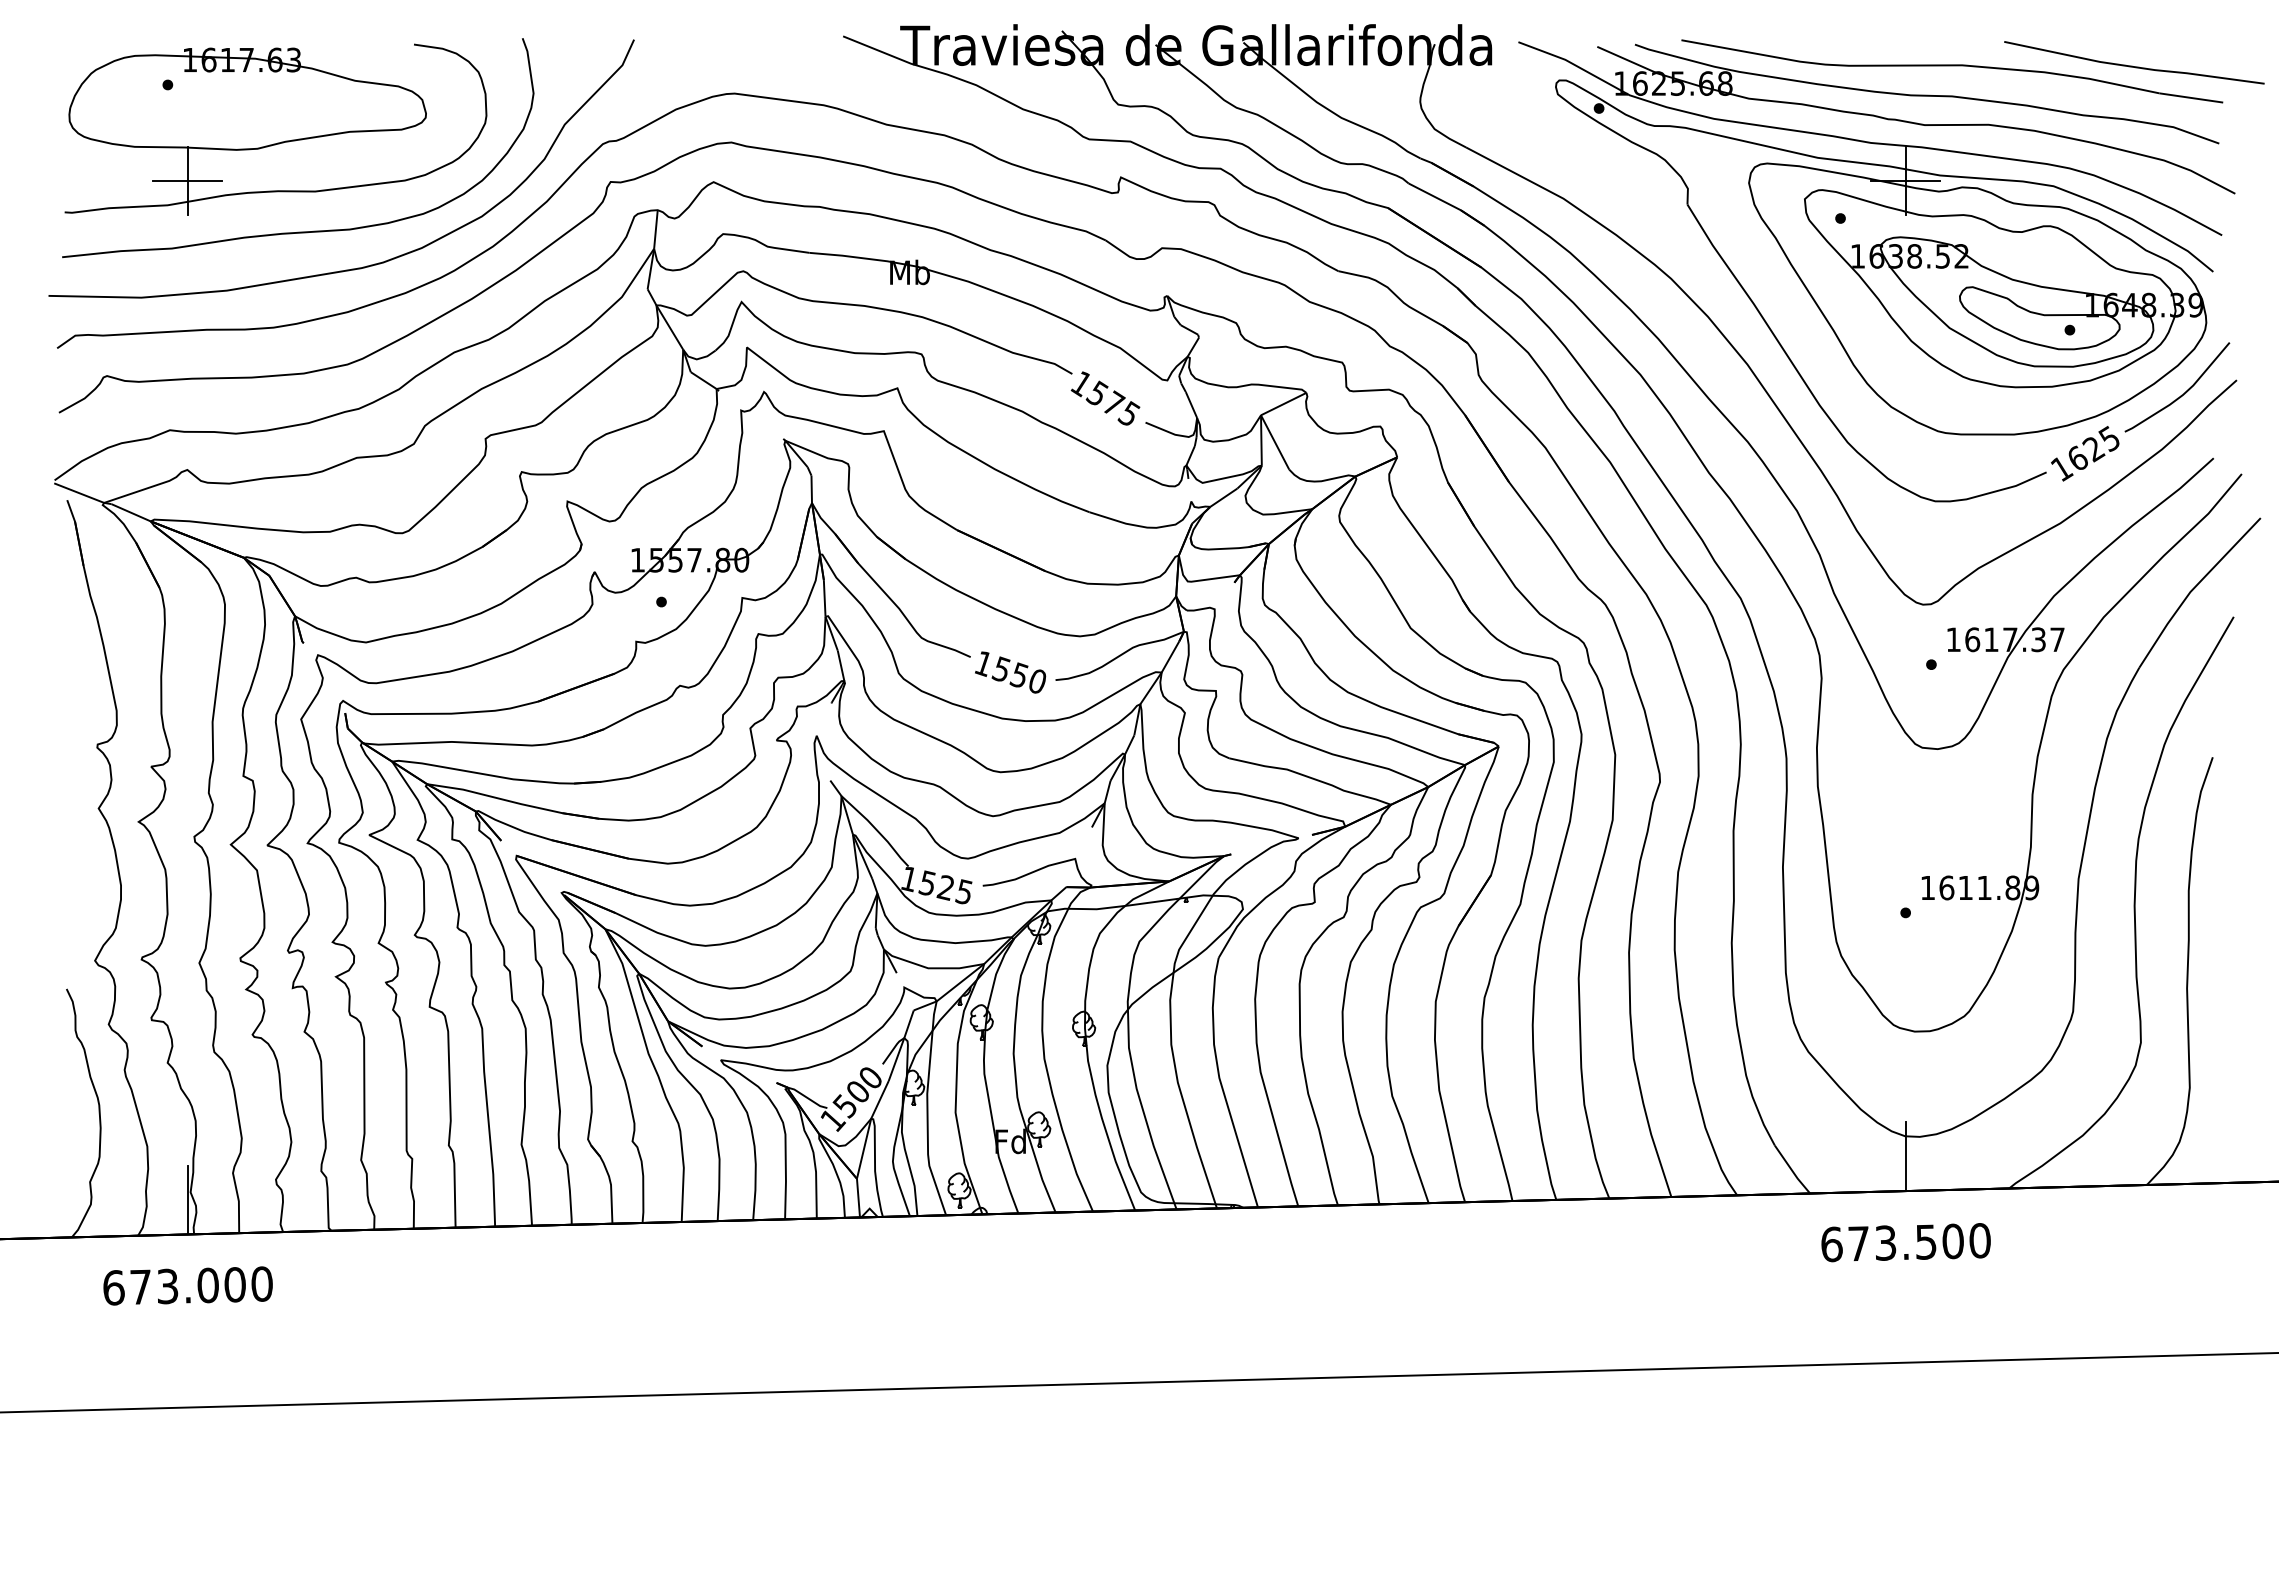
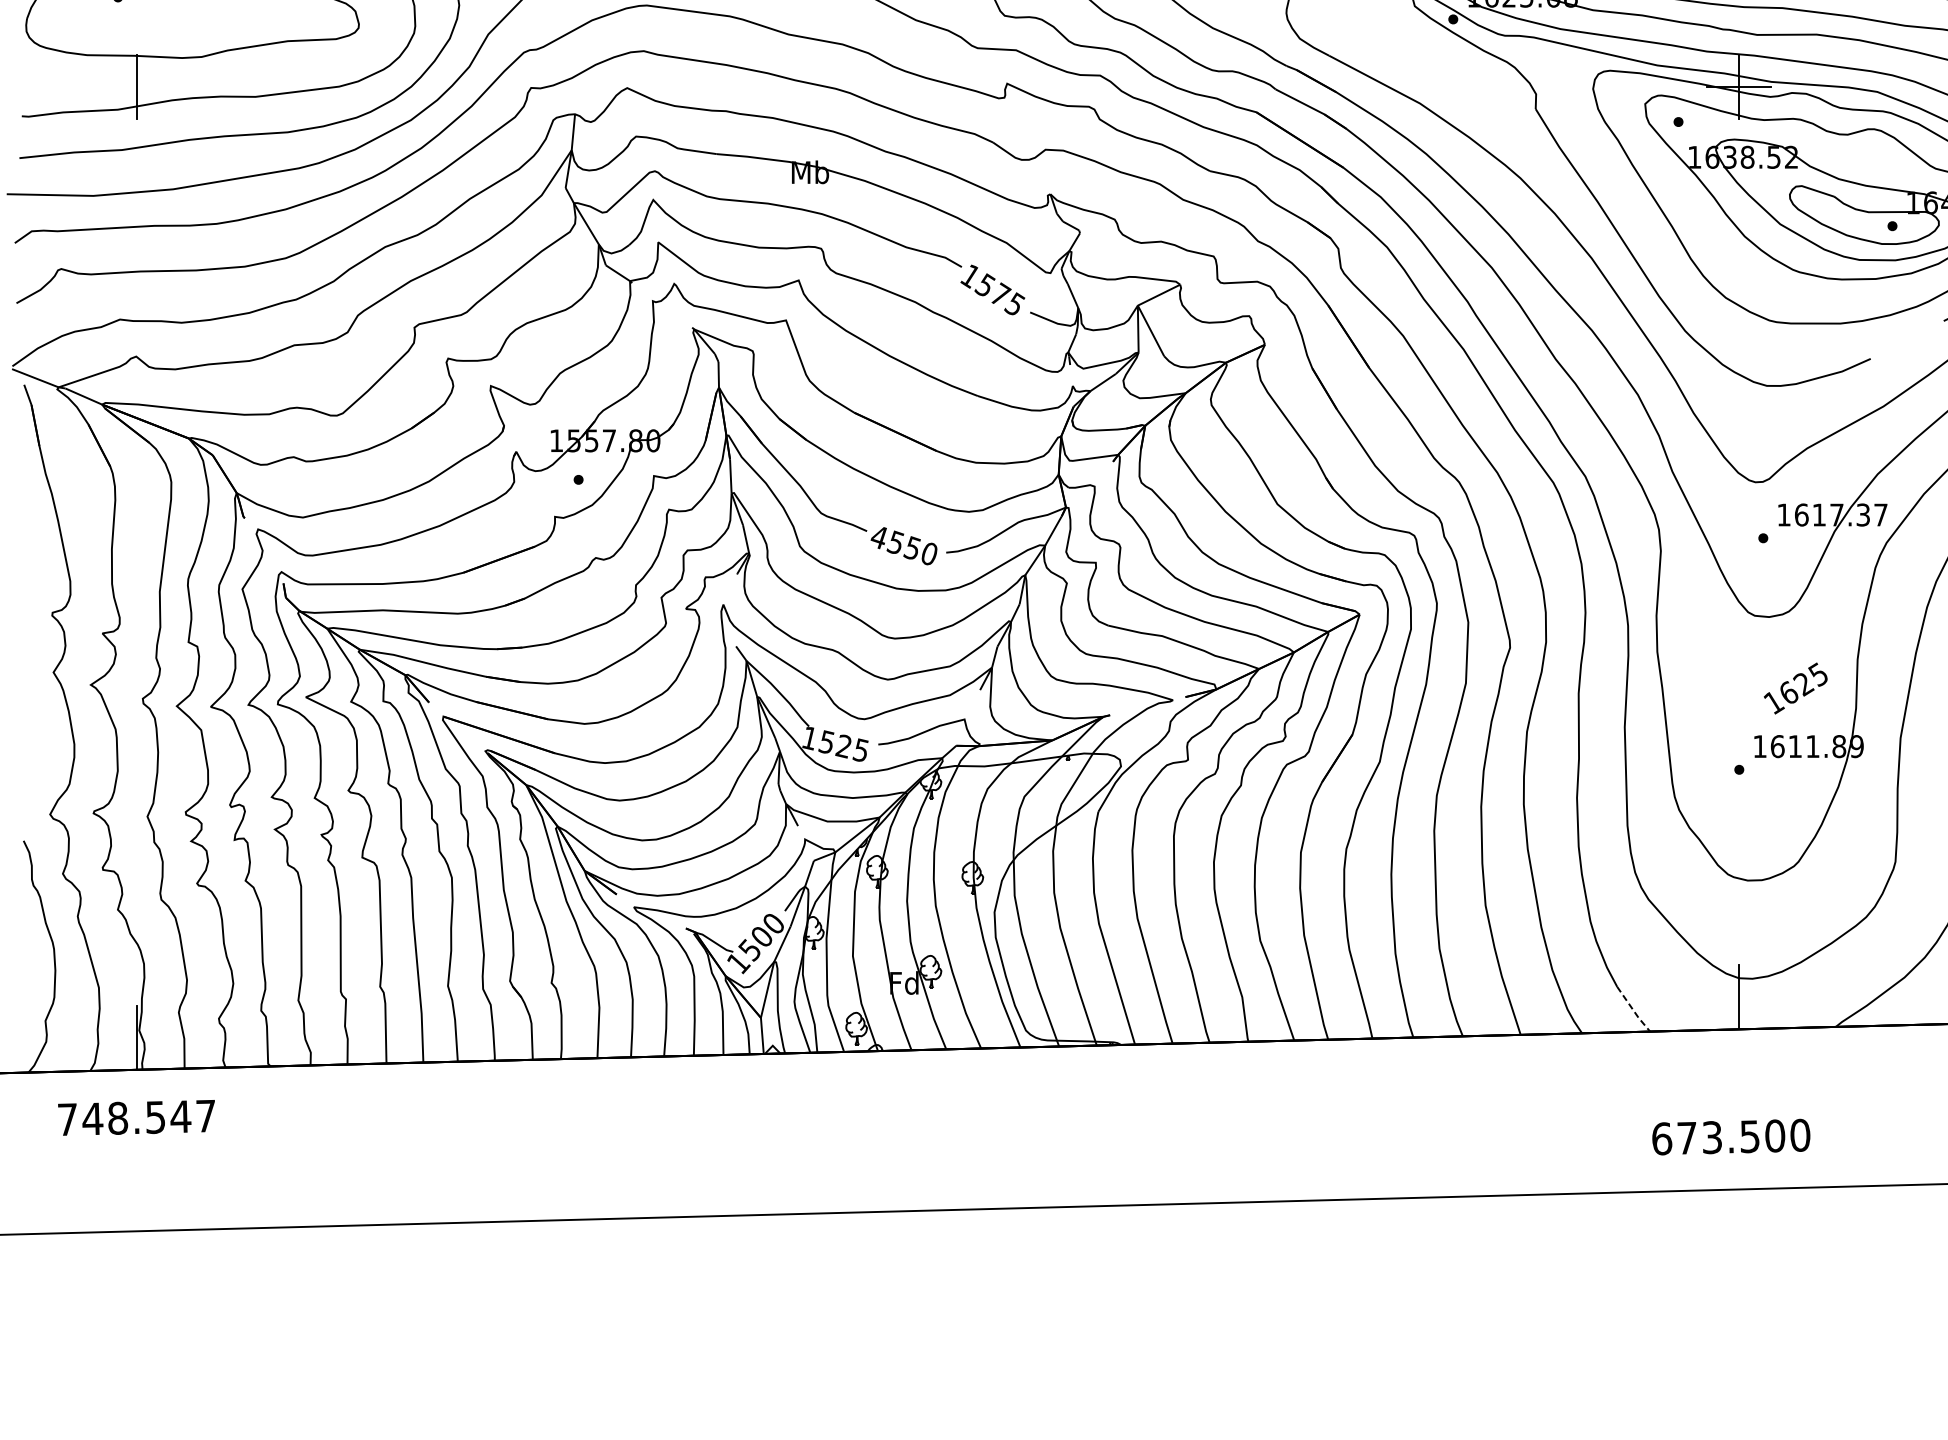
line: (187, 181) -> (136, 87), removed
text: (2085, 453) -> (1796, 688), moved
text: (982, 663) -> (878, 537), 1550 -> 4550
line: (1792, 1170) -> (1633, 1010), solid -> dashed
text: (1905, 1242) -> (1730, 1137), moved
text: (187, 1285) -> (136, 1117), 673.000 -> 748.547

